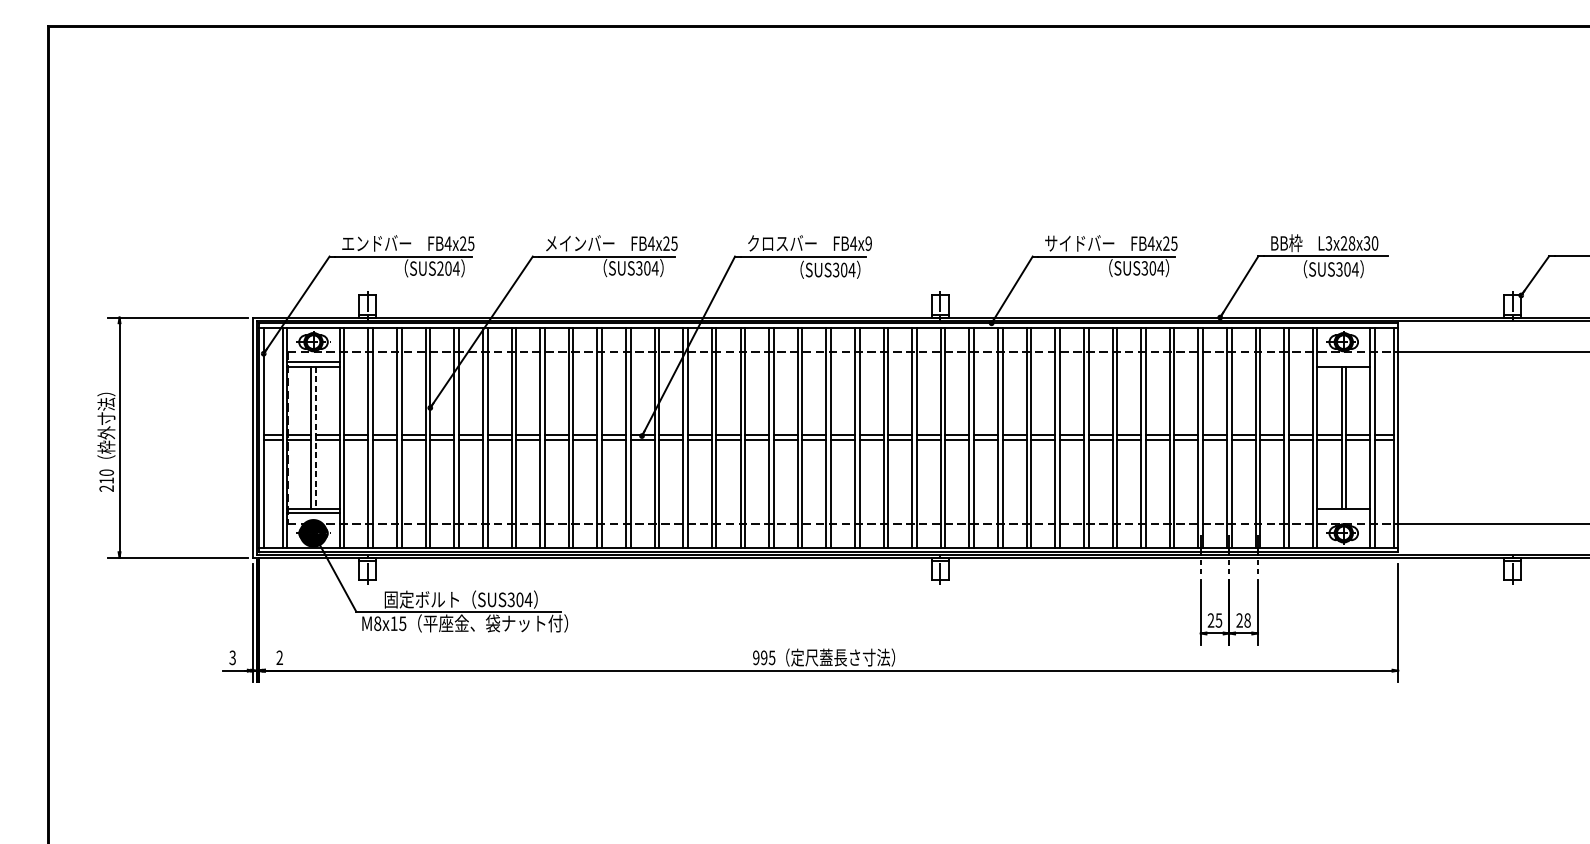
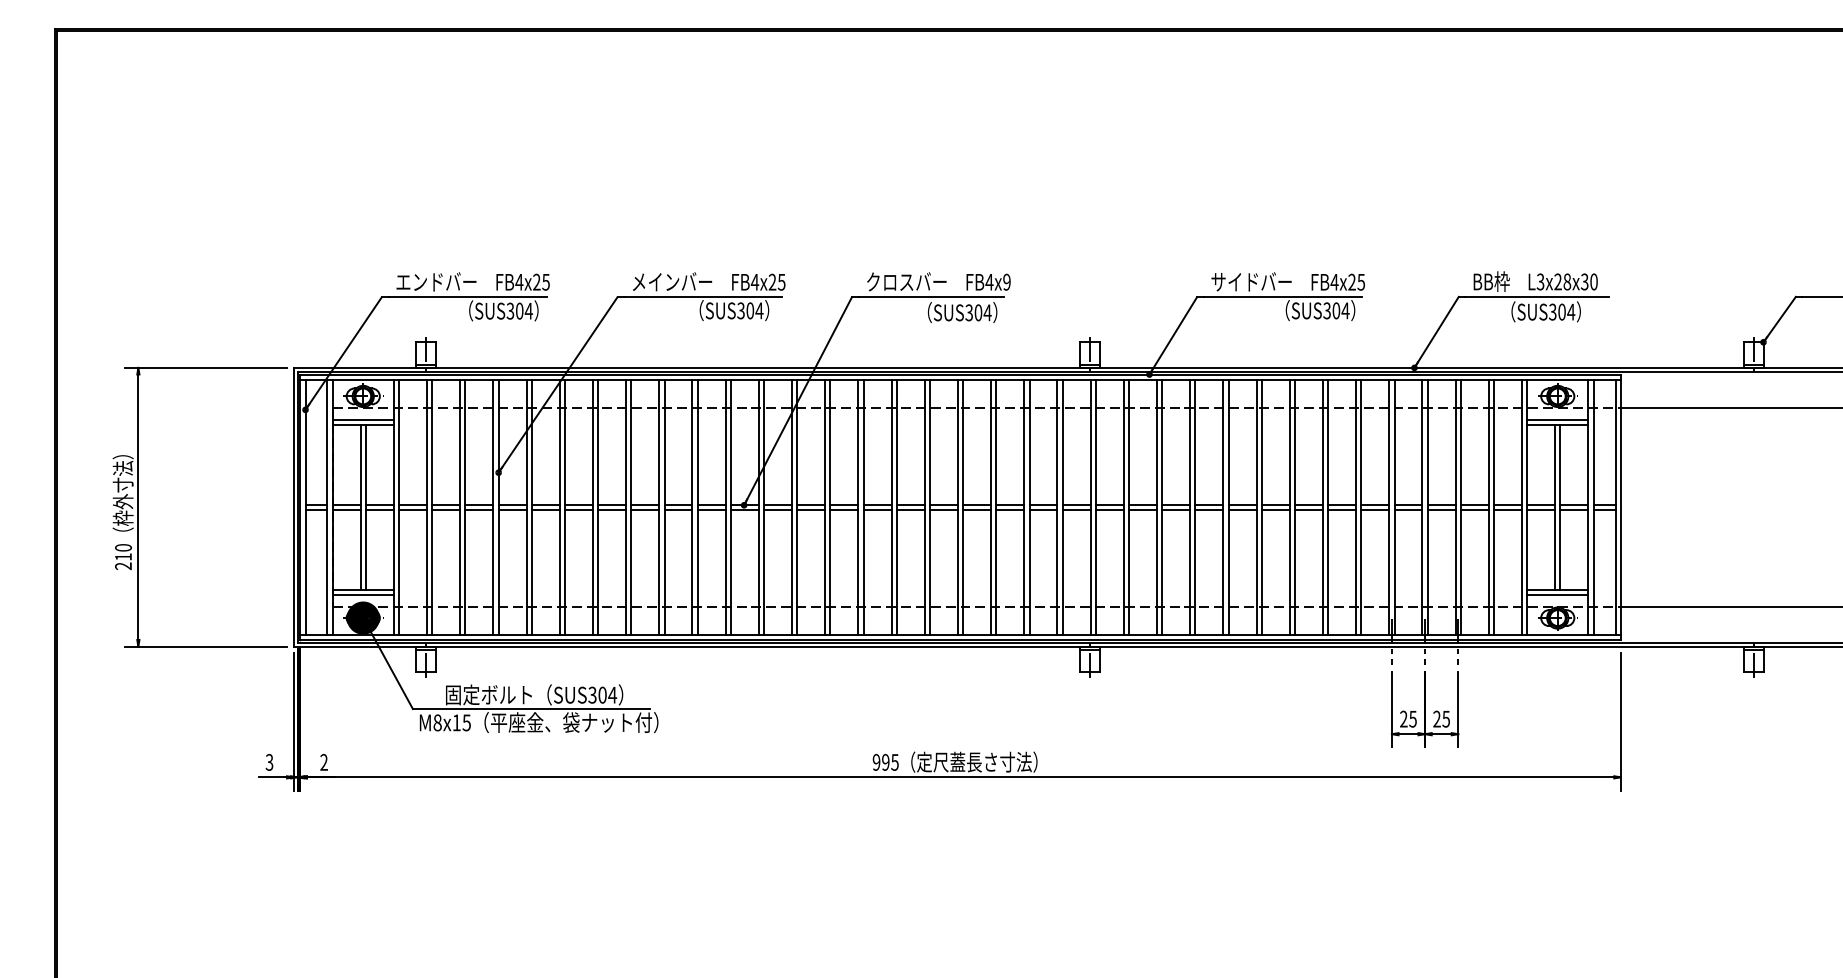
text: (440, 268) -> (510, 311), SUS204 -> SUS304
line: (1343, 362) -> (1557, 419), added
line: (315, 437) -> (365, 507), dashed -> solid
line: (1343, 512) -> (1557, 594), added
text: (1247, 619) -> (1446, 718), 28 -> 25

